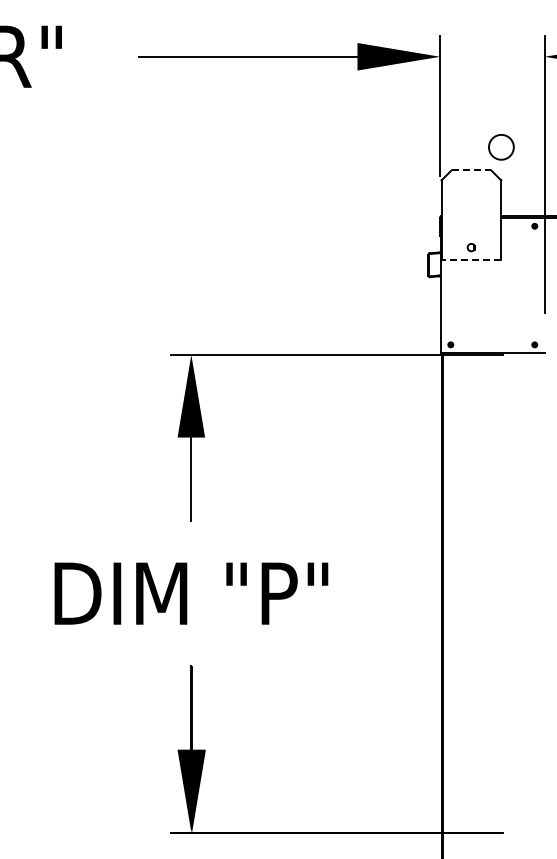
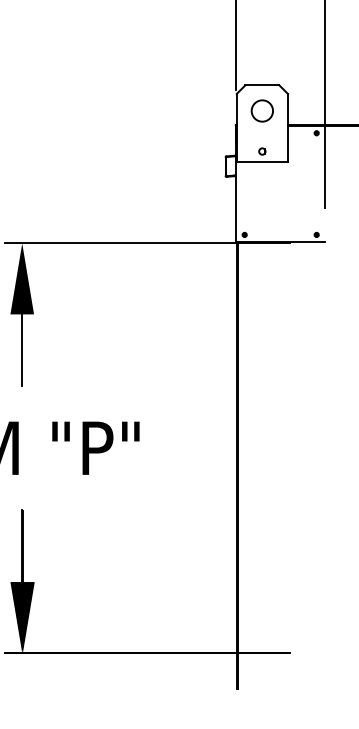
circle: (501, 147) -> (262, 111), moved
line: (471, 170) -> (262, 85), dashed -> solid
line: (471, 260) -> (262, 162), dashed -> solid

